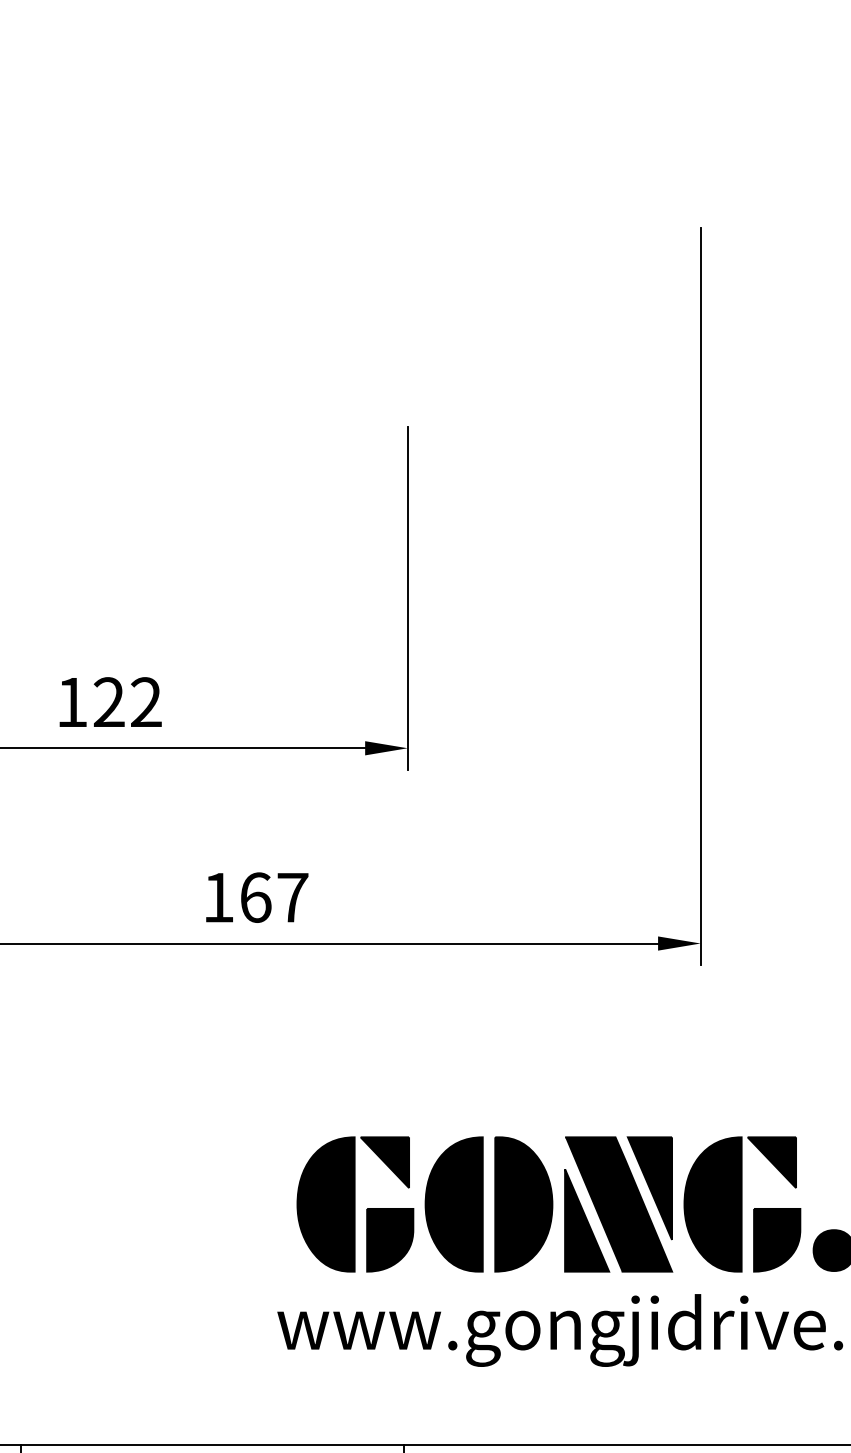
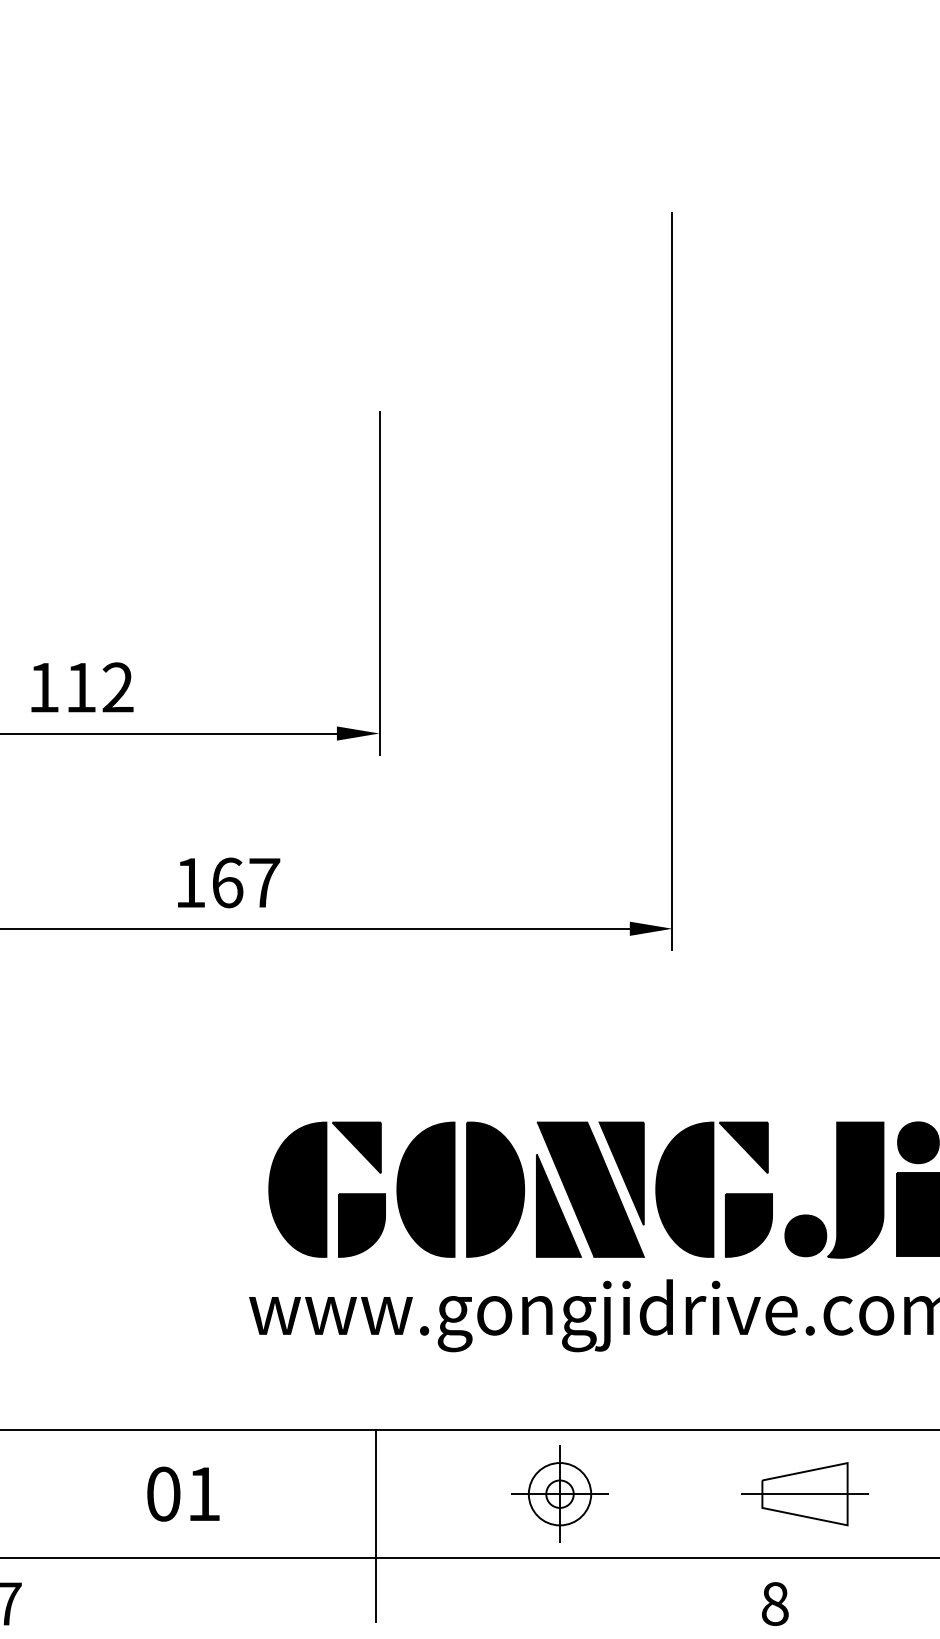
text: (108, 702) -> (80, 687), 122 -> 112

